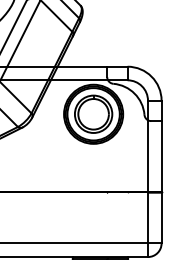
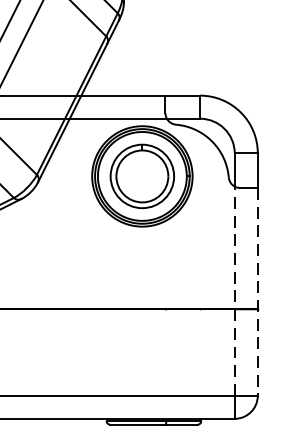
line: (148, 181) -> (235, 290), solid -> dashed
line: (161, 182) -> (257, 292), solid -> dashed

